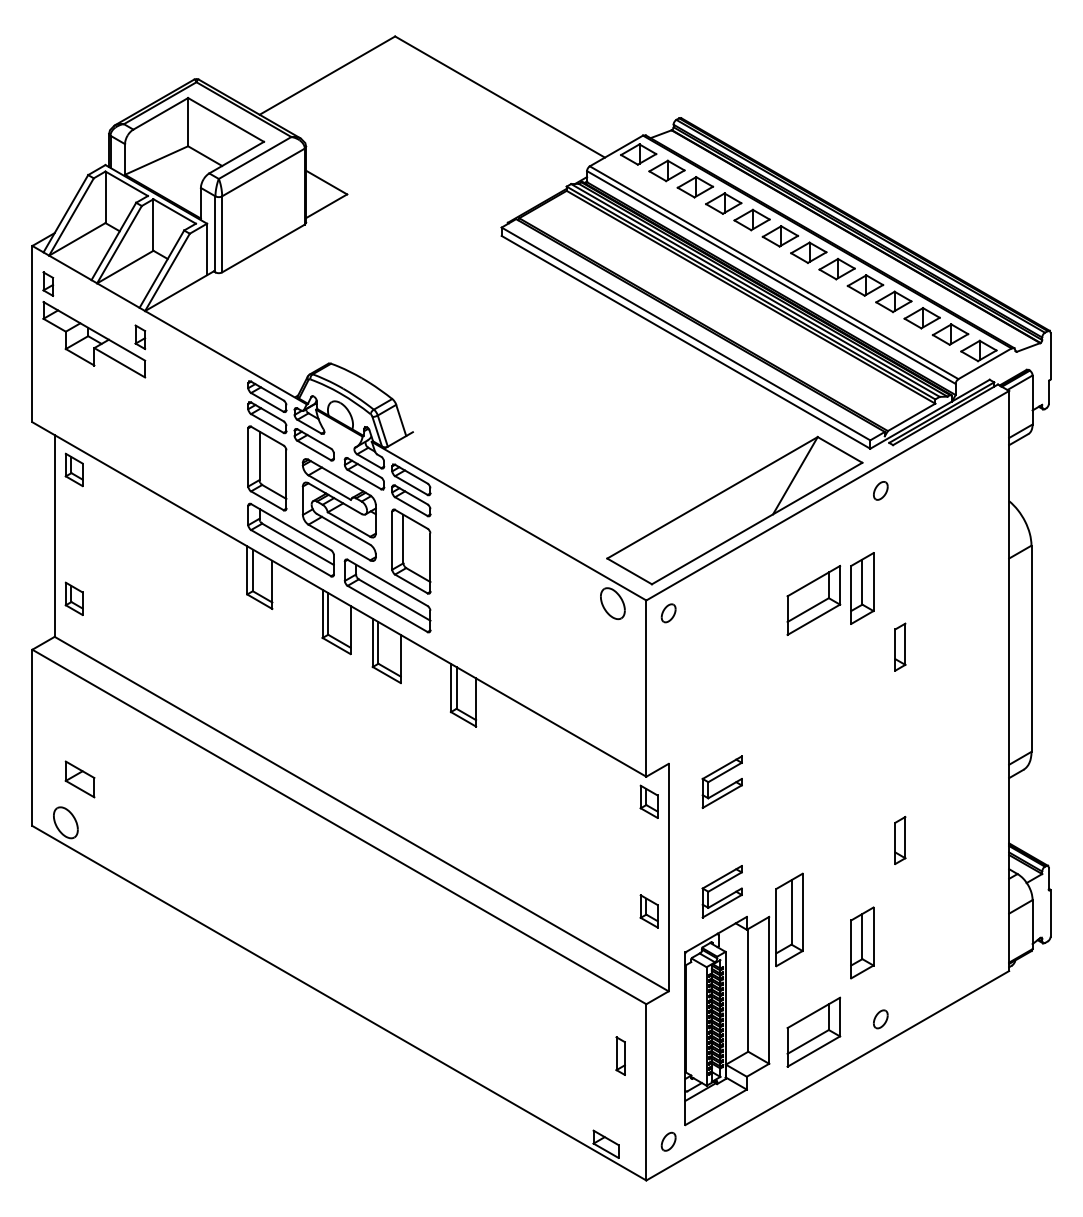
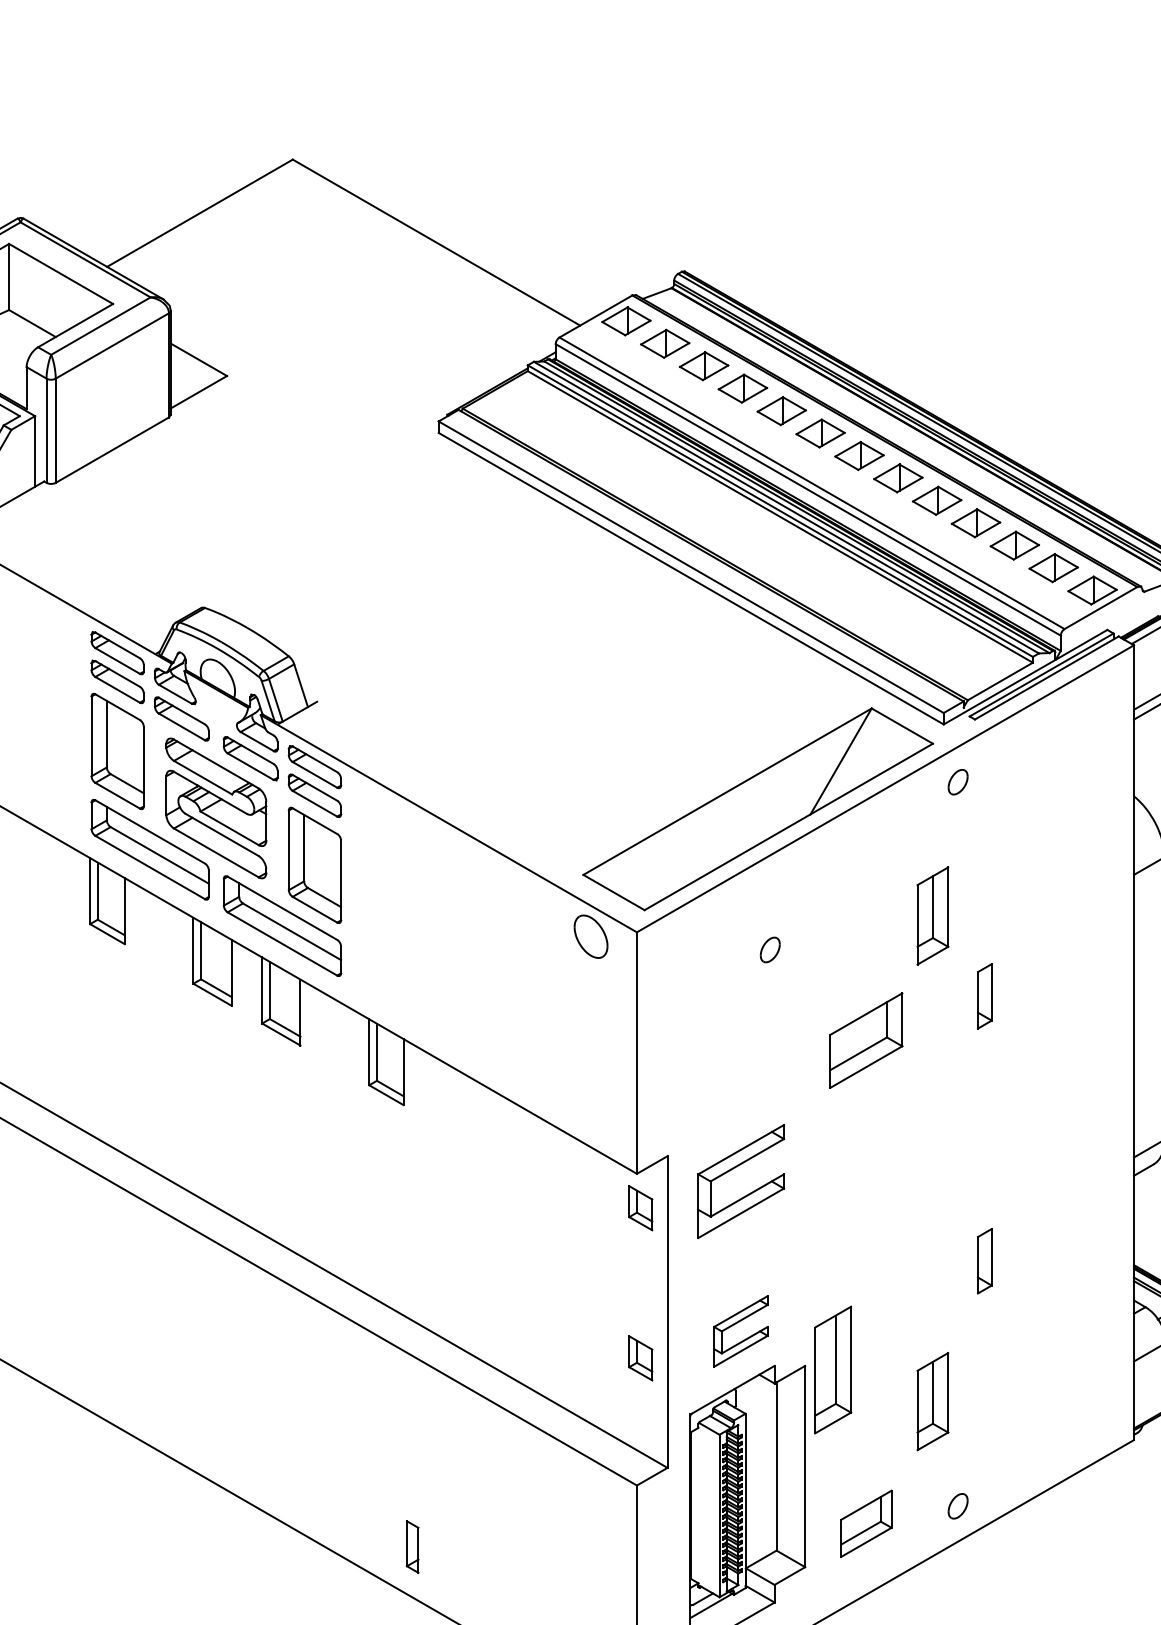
part: (813, 599) -> (865, 1039), moved
part: (668, 613) -> (770, 950), moved
part: (721, 781) -> (739, 1180), size x1.6
part: (813, 1031) -> (865, 1522), size x0.7
part: (620, 1055) -> (412, 1546), moved

